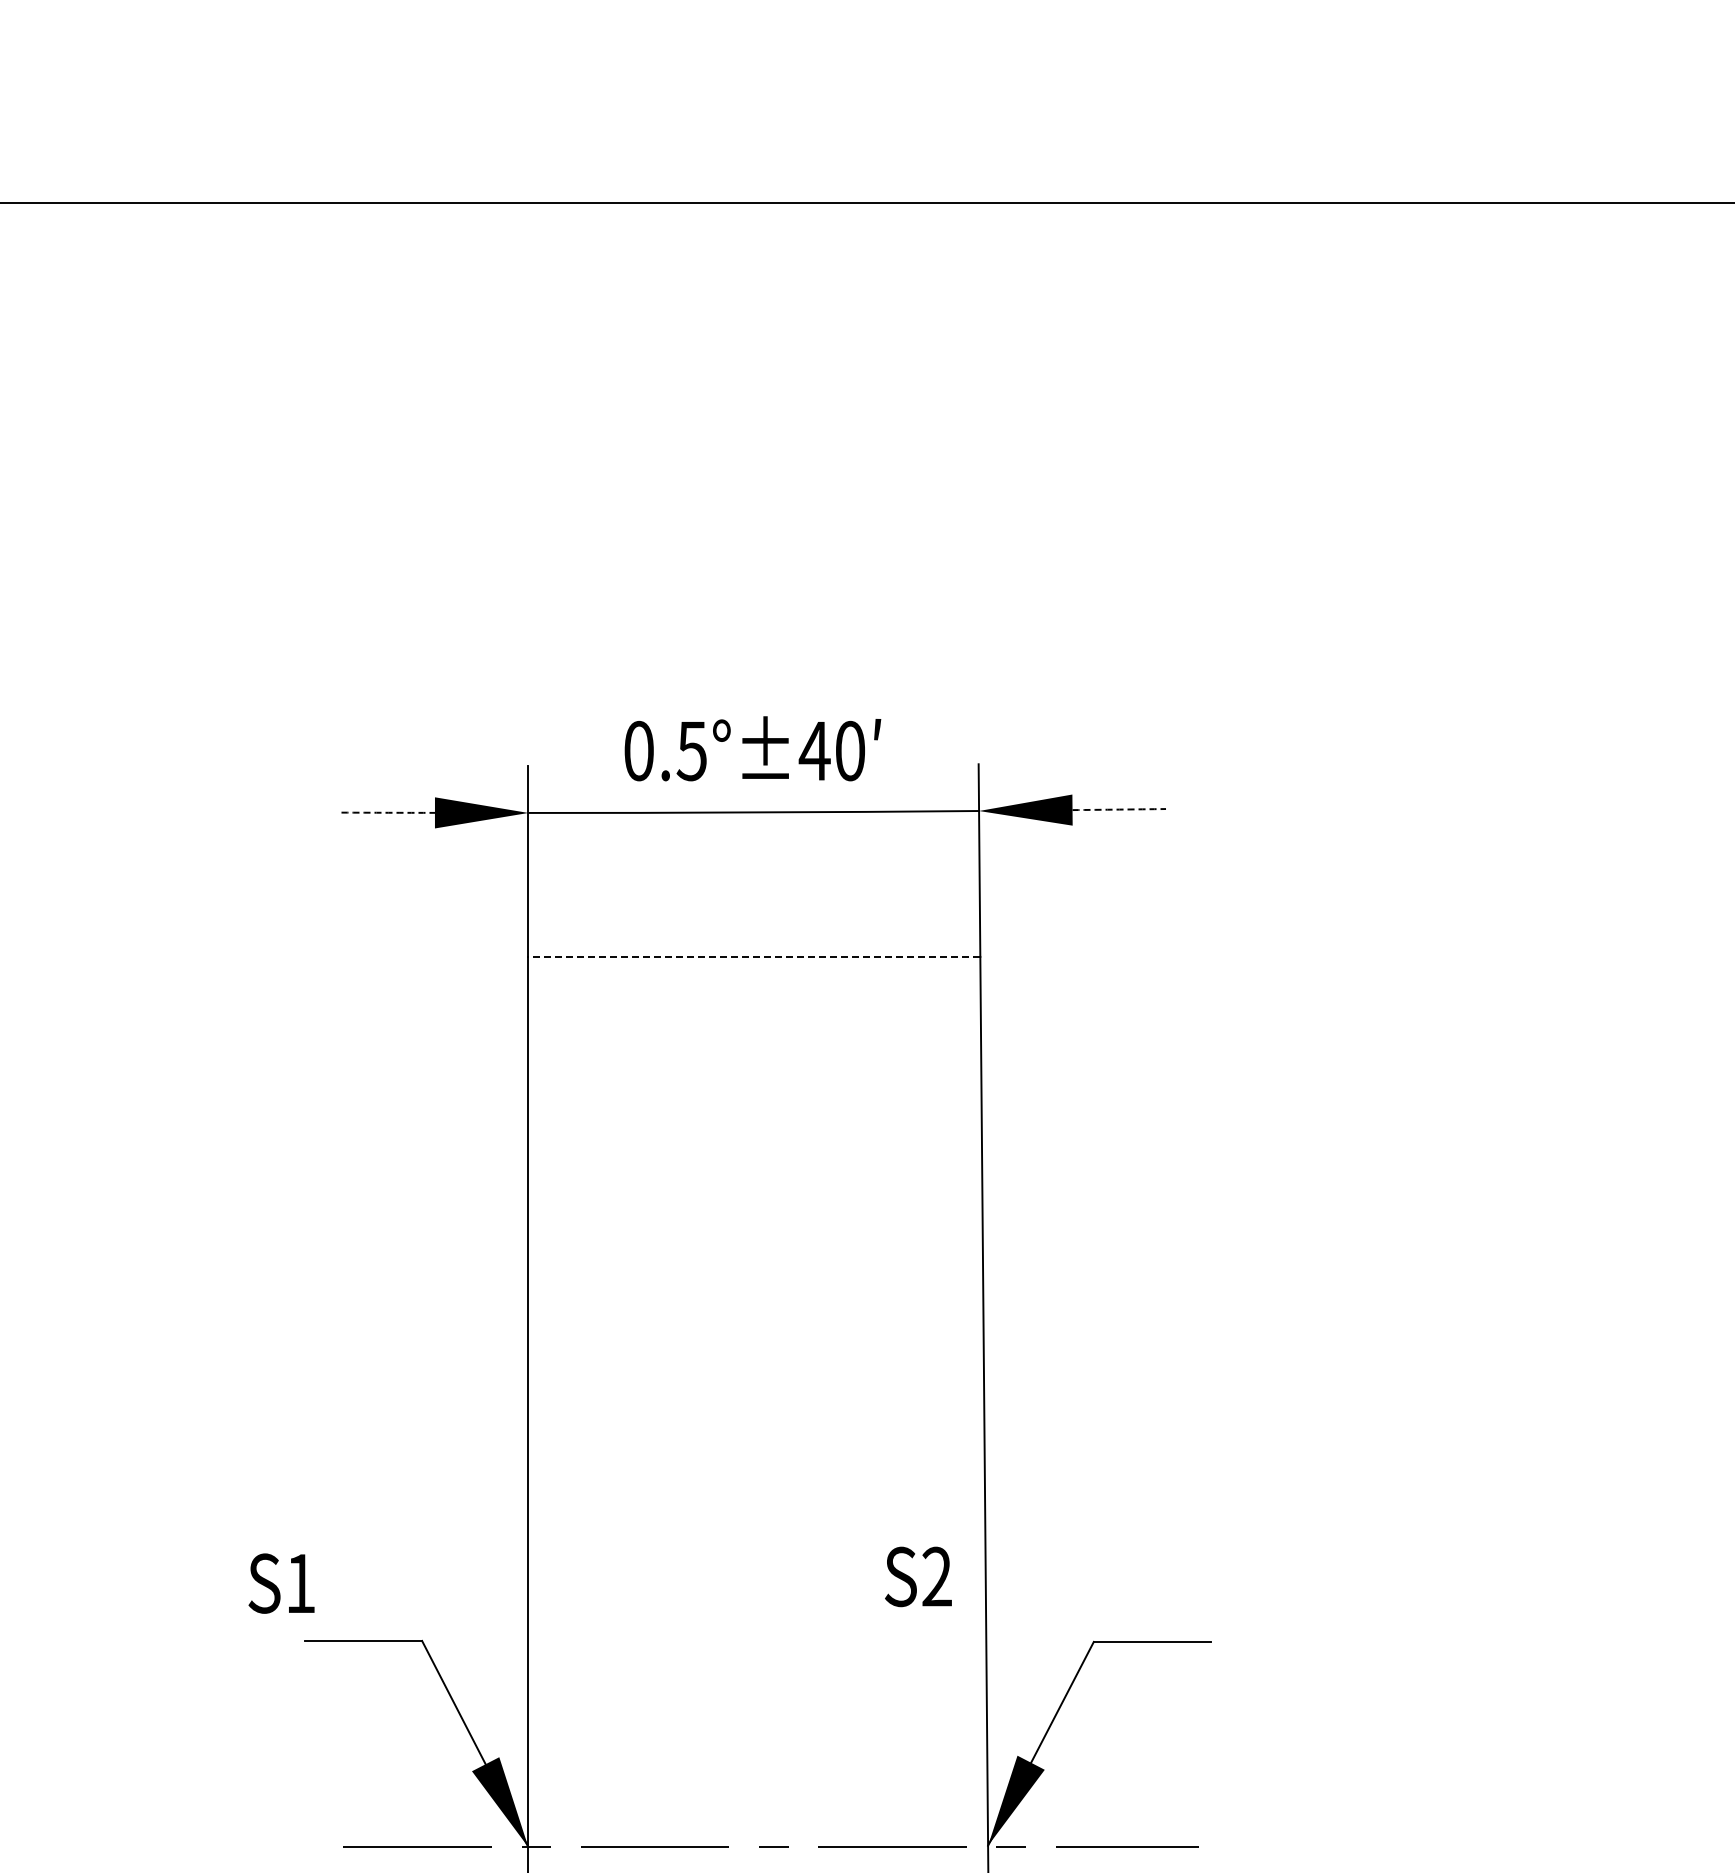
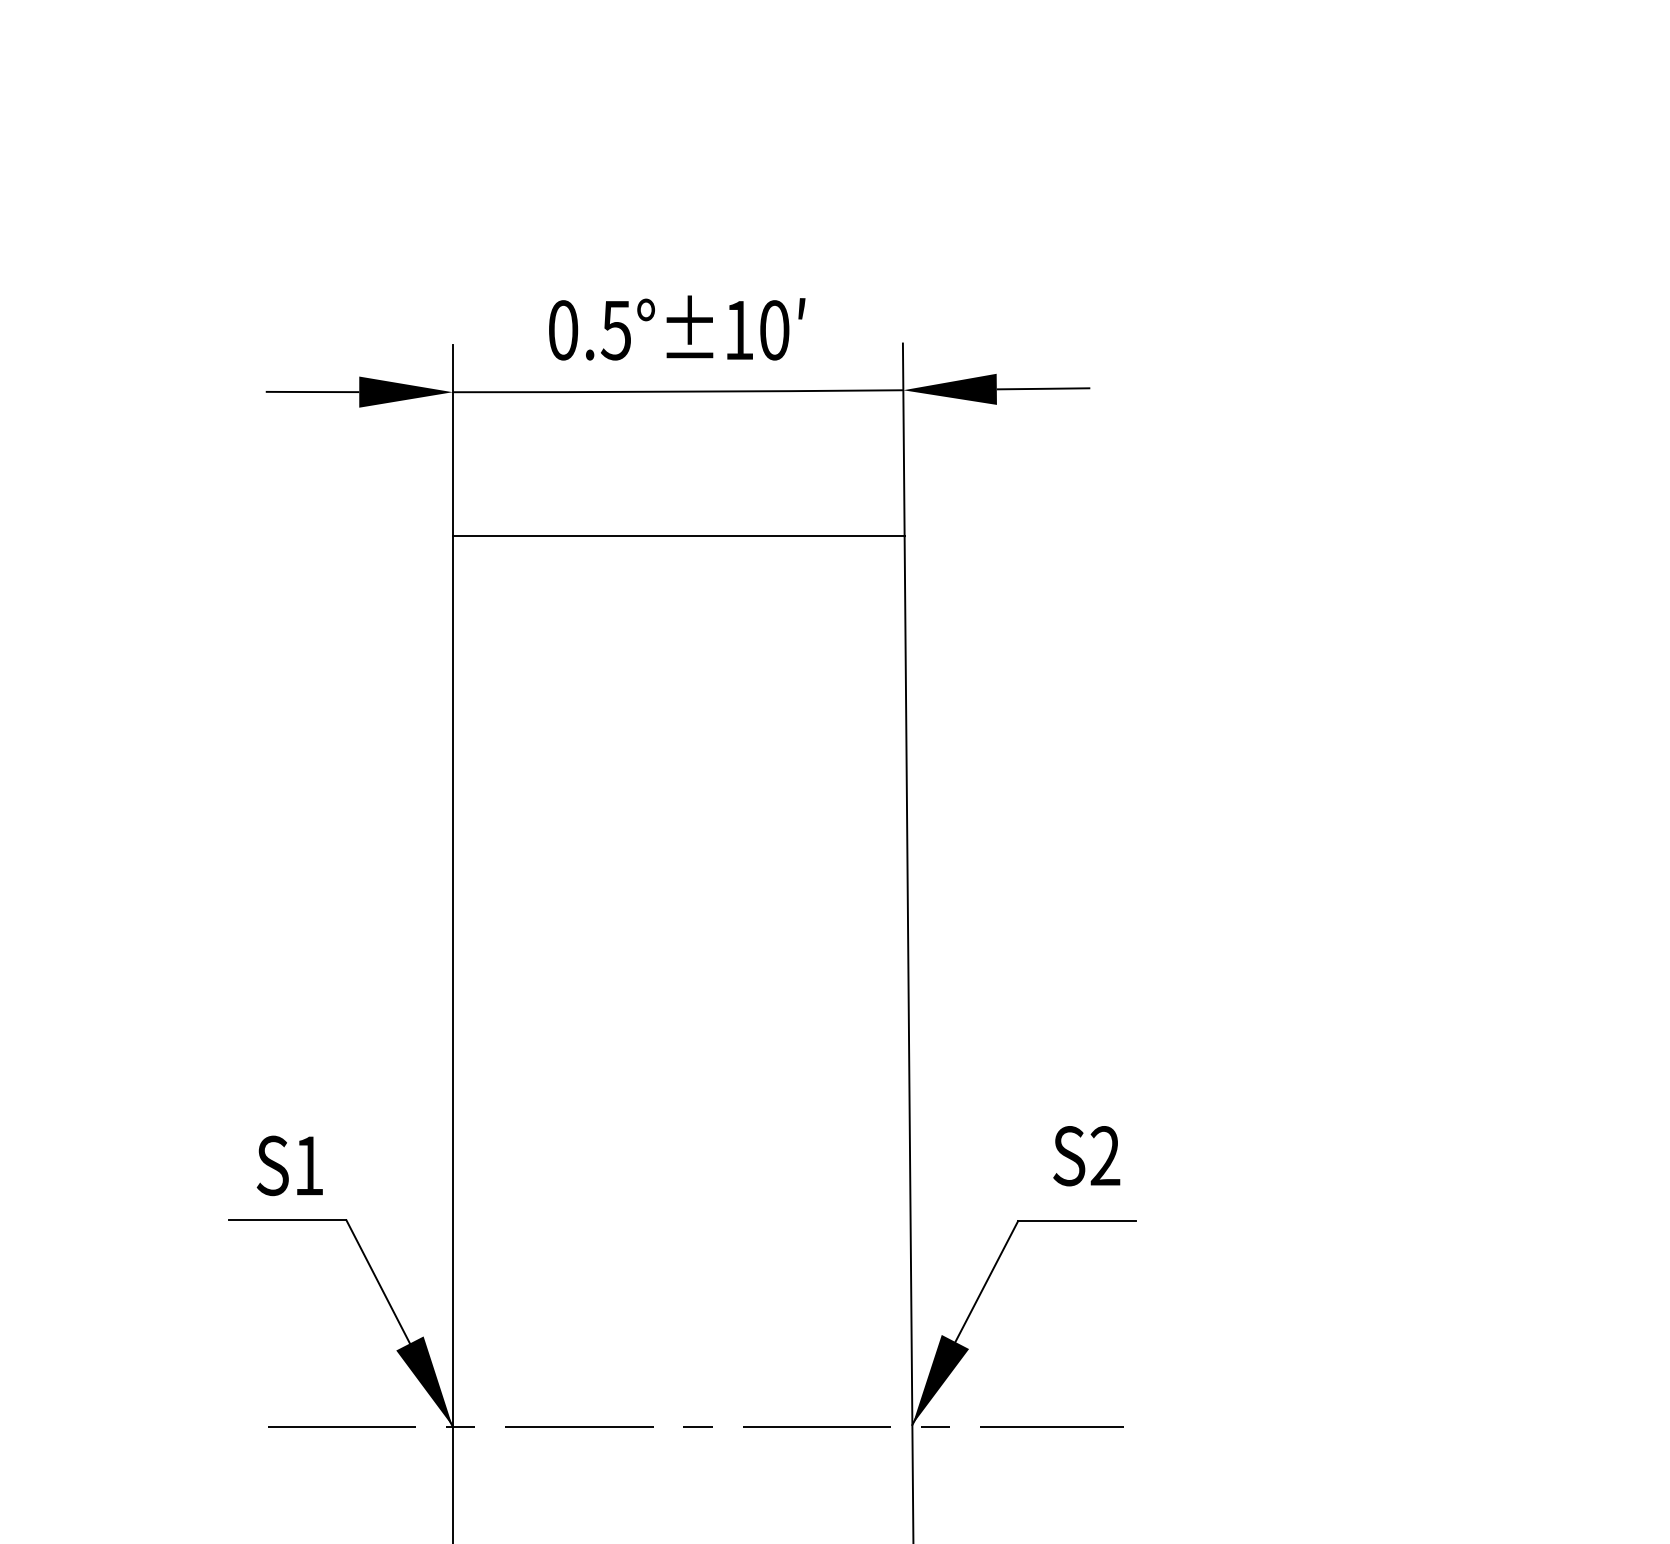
text: (814, 751) -> (738, 330), 0.5°±40 -> 0.5°±10
arc: (1119, 809) -> (1043, 388), dashed -> solid
arc: (388, 812) -> (312, 391), dashed -> solid
line: (754, 956) -> (678, 535), dashed -> solid
text: (918, 1576) -> (1086, 1155), moved
text: (281, 1583) -> (289, 1165), moved

